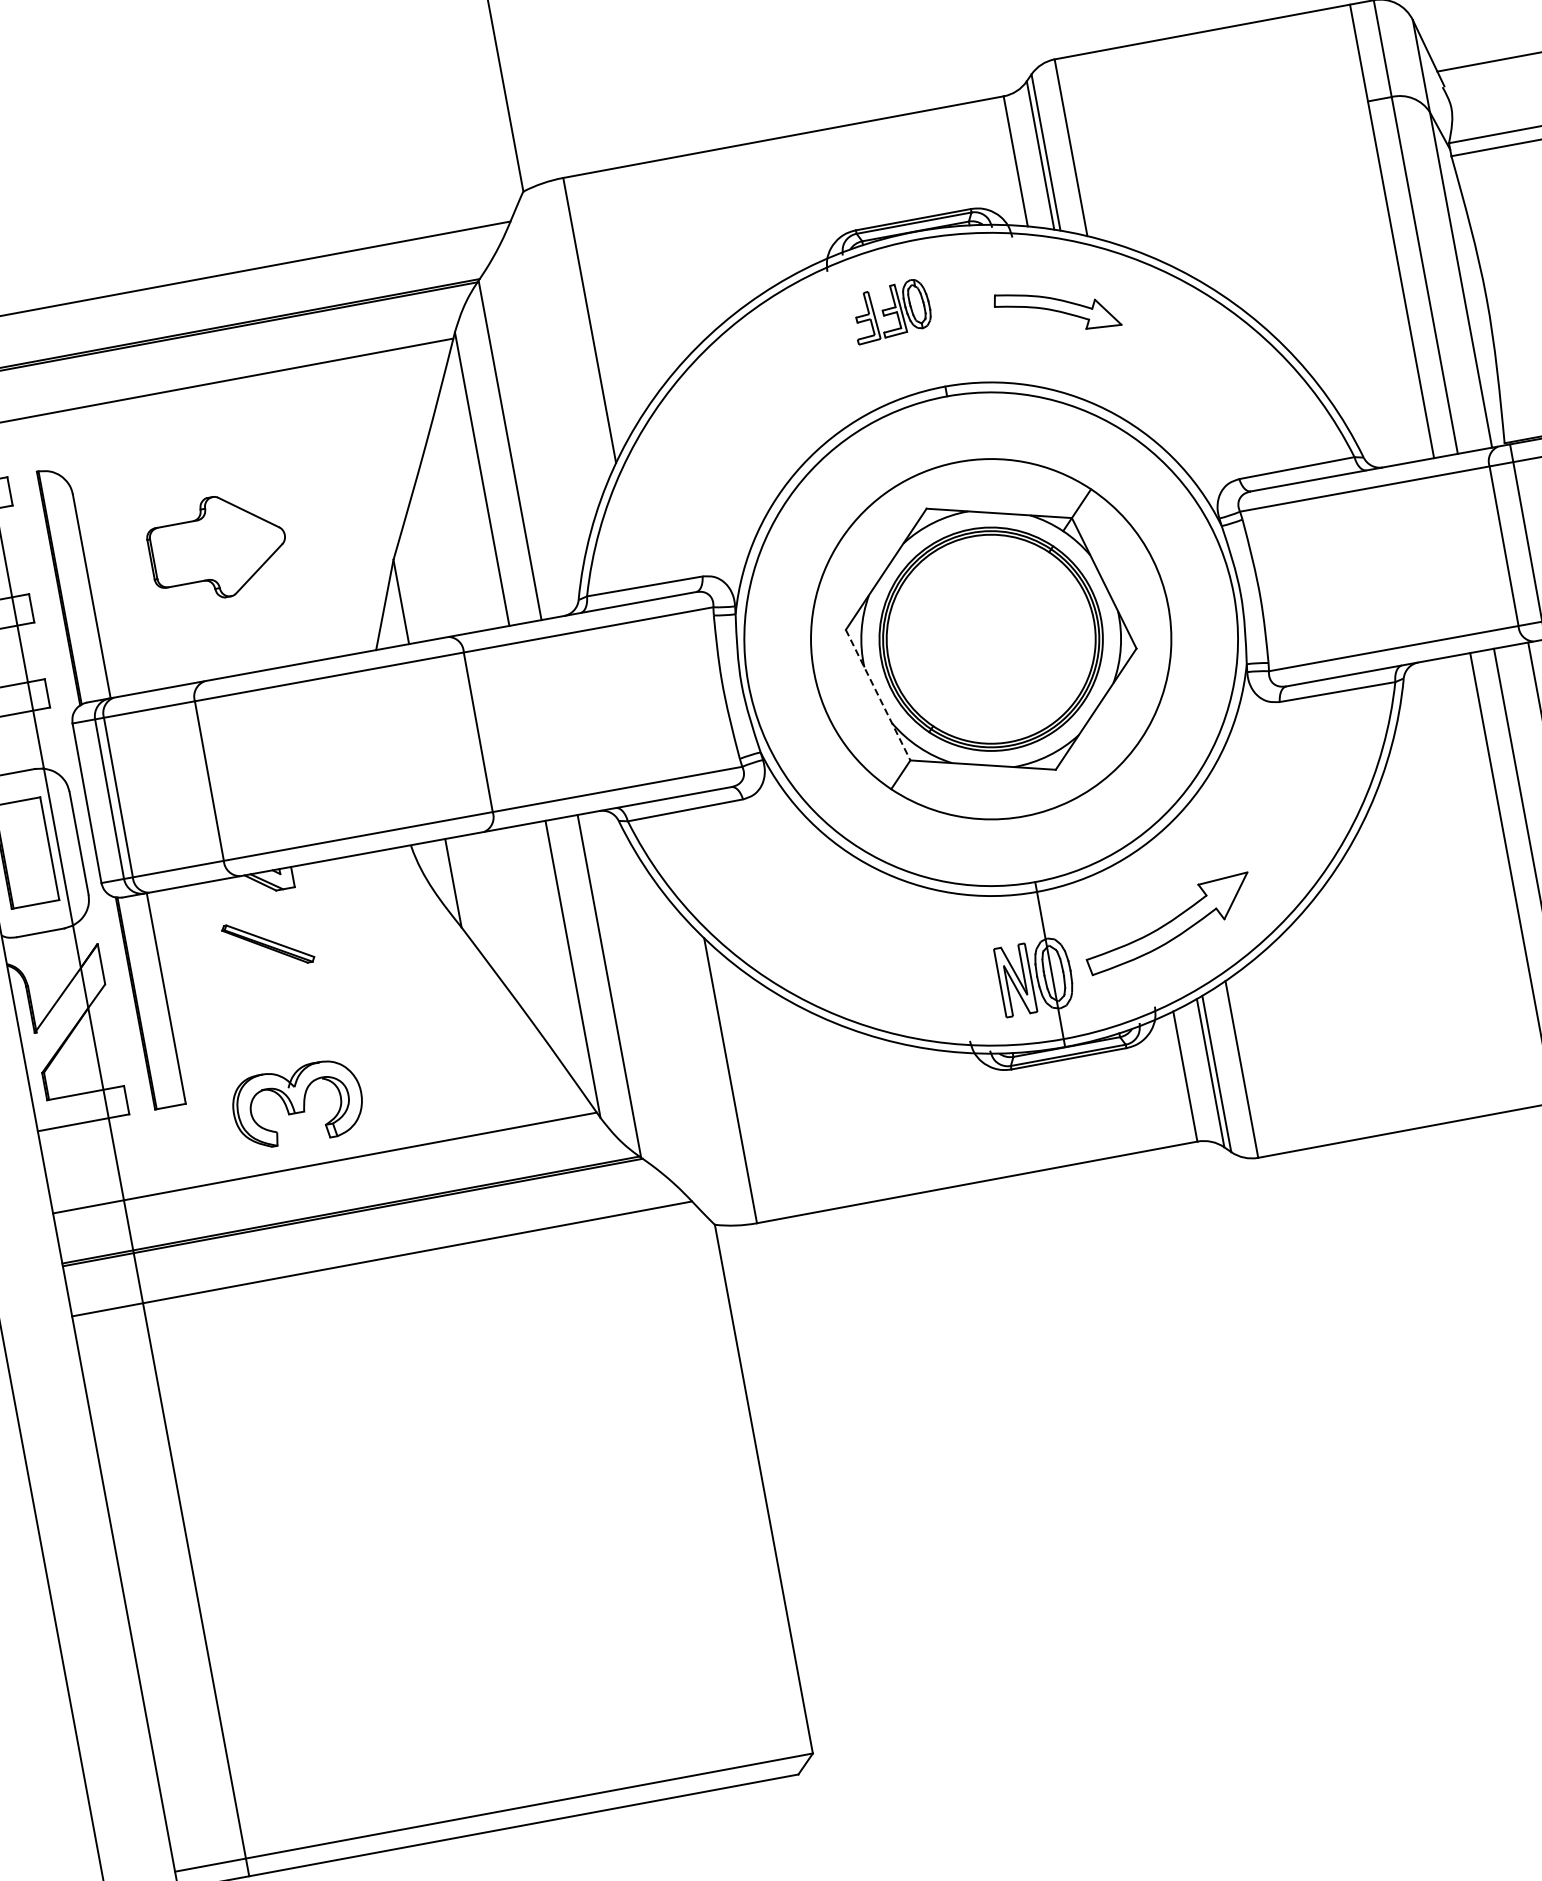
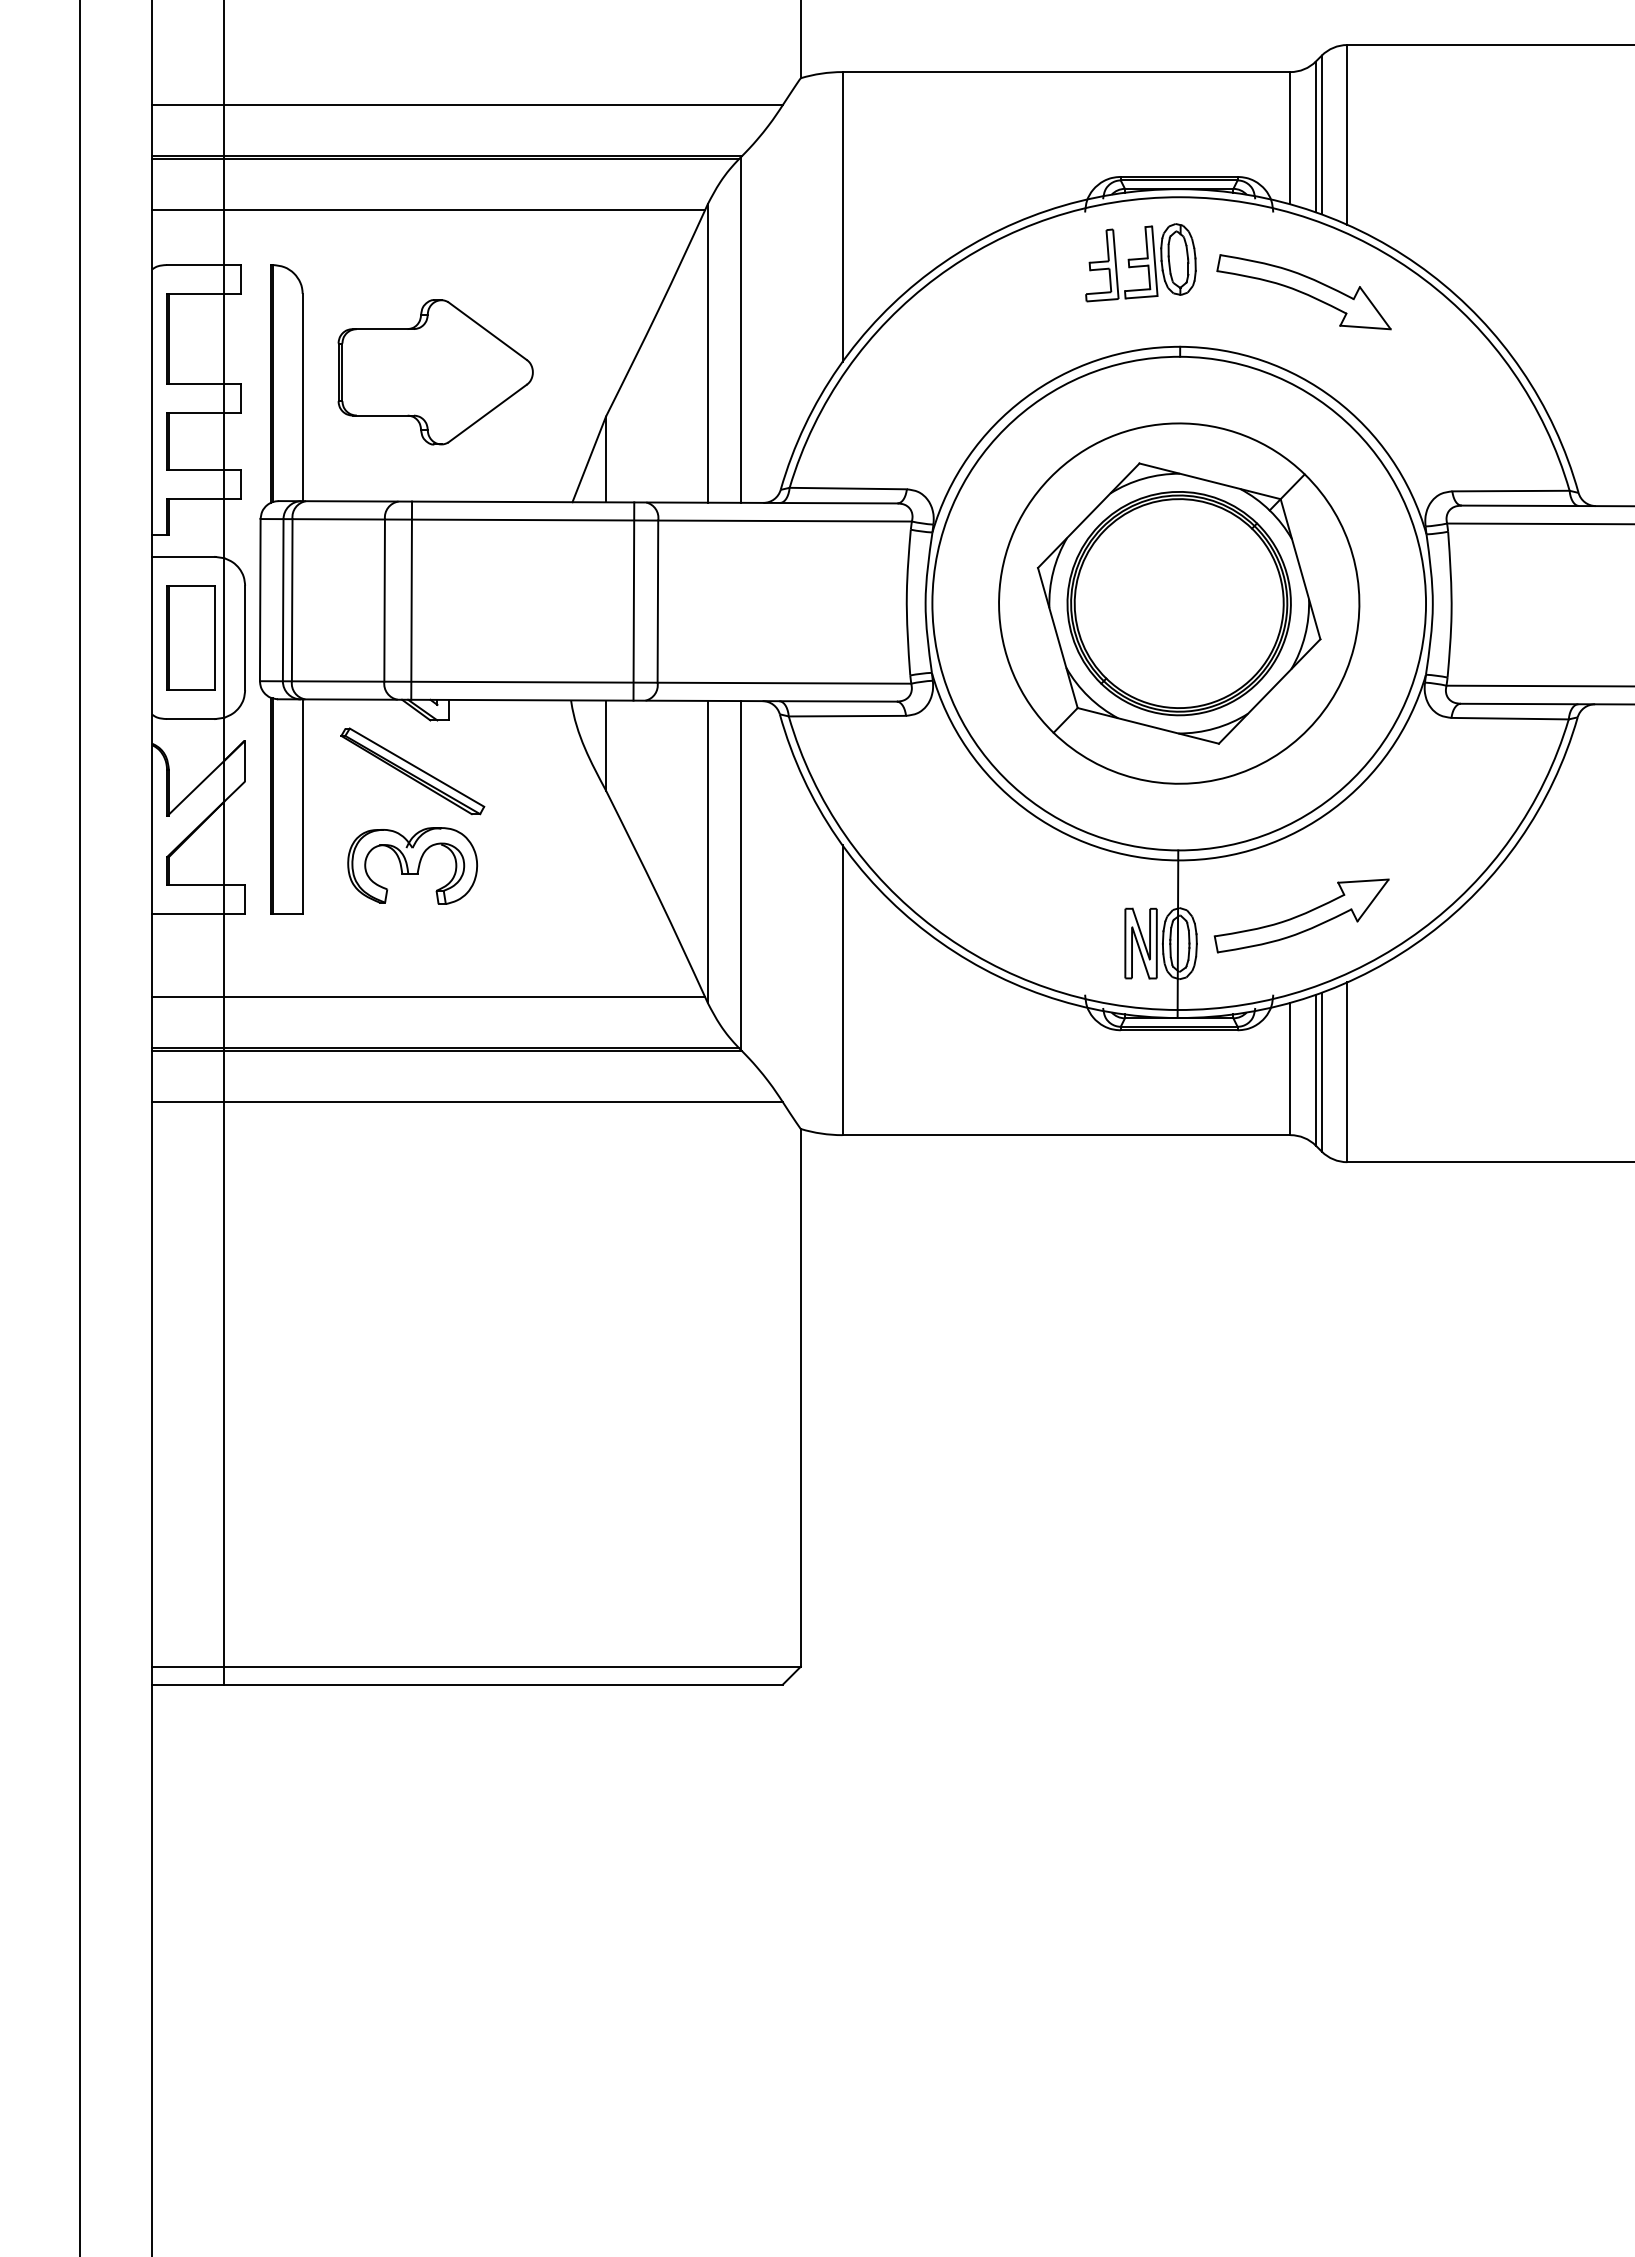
part: (890, 310) -> (1140, 262), size x1.43
part: (1056, 310) -> (1303, 292), size x1.43
part: (217, 547) -> (435, 372), size x1.43
line: (877, 695) -> (1057, 638), dashed -> solid
line: (454, 736) -> (633, 601), added
line: (235, 776) -> (411, 600), added
part: (267, 944) -> (412, 771), size x1.67
part: (297, 1104) -> (412, 865), moved

